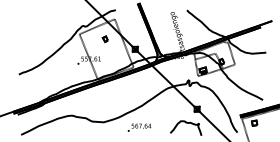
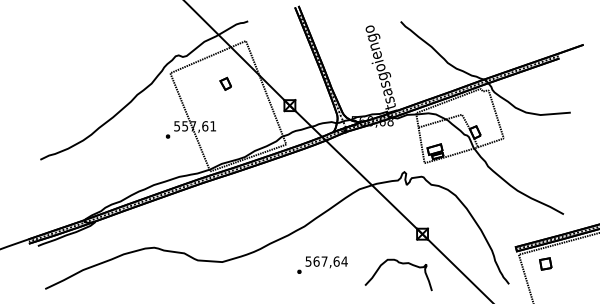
text: (139, 127) -> (322, 264), moved

